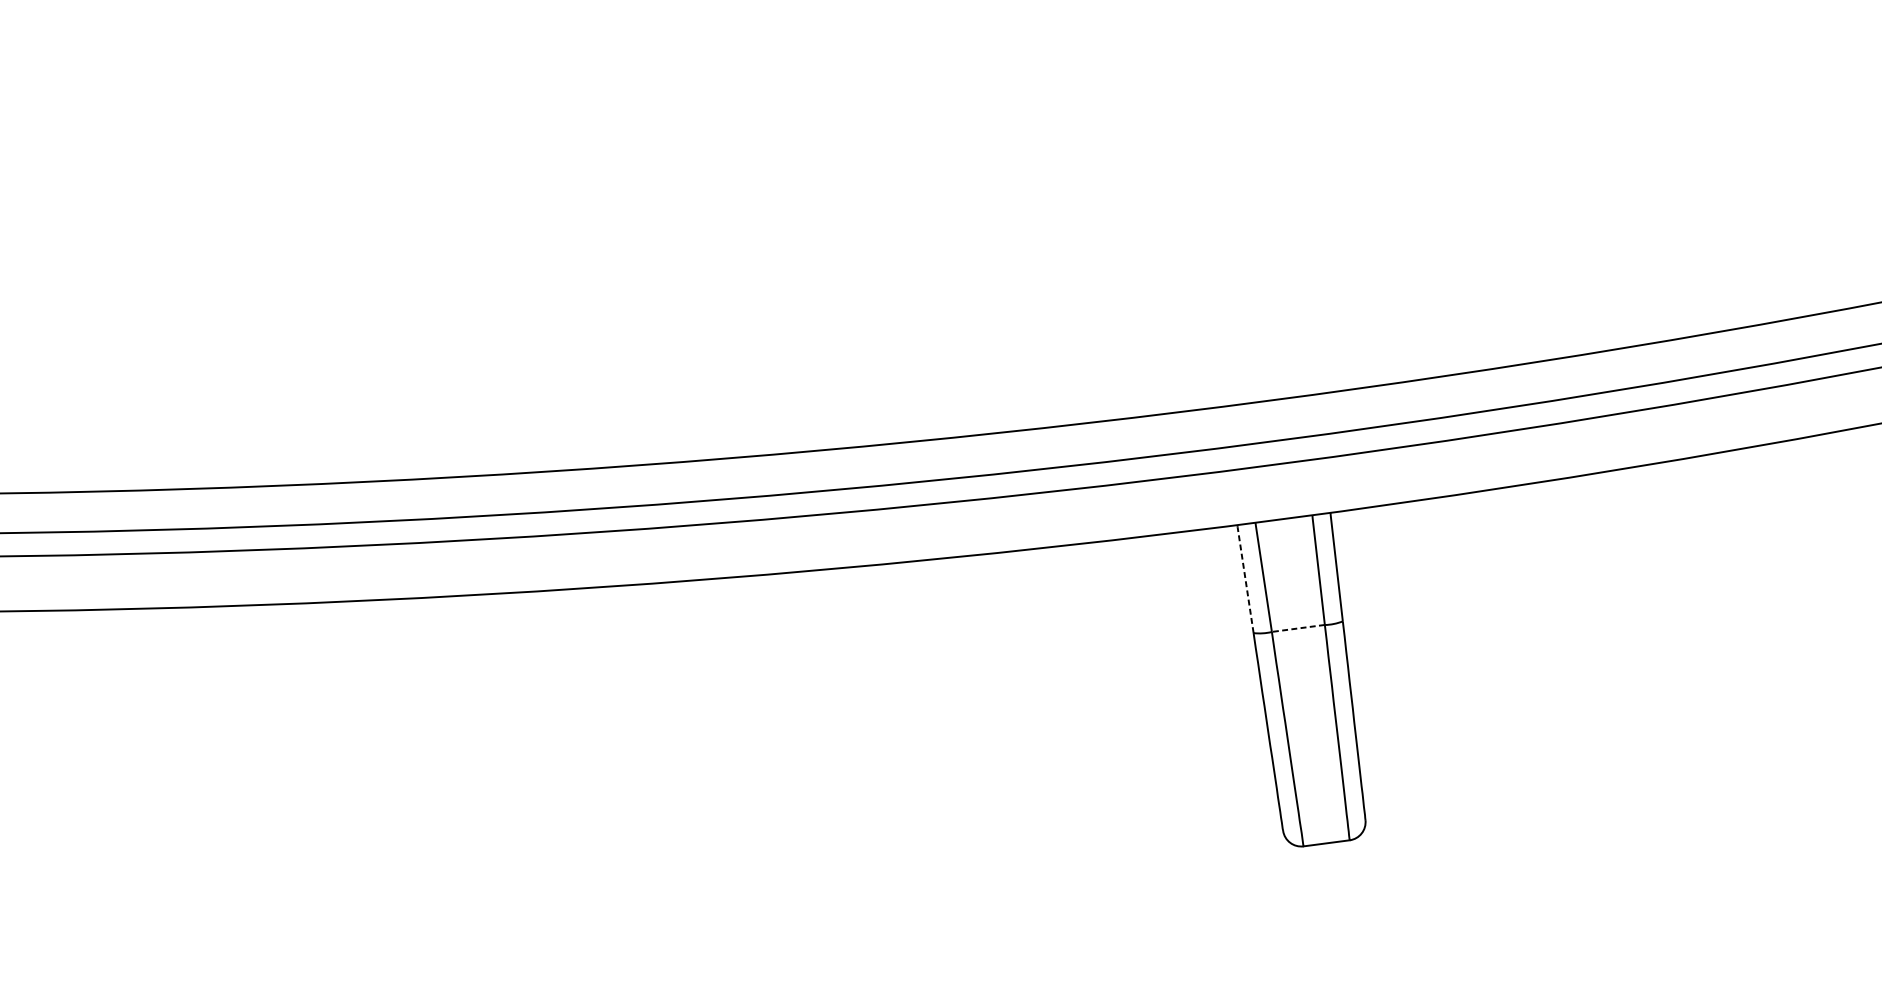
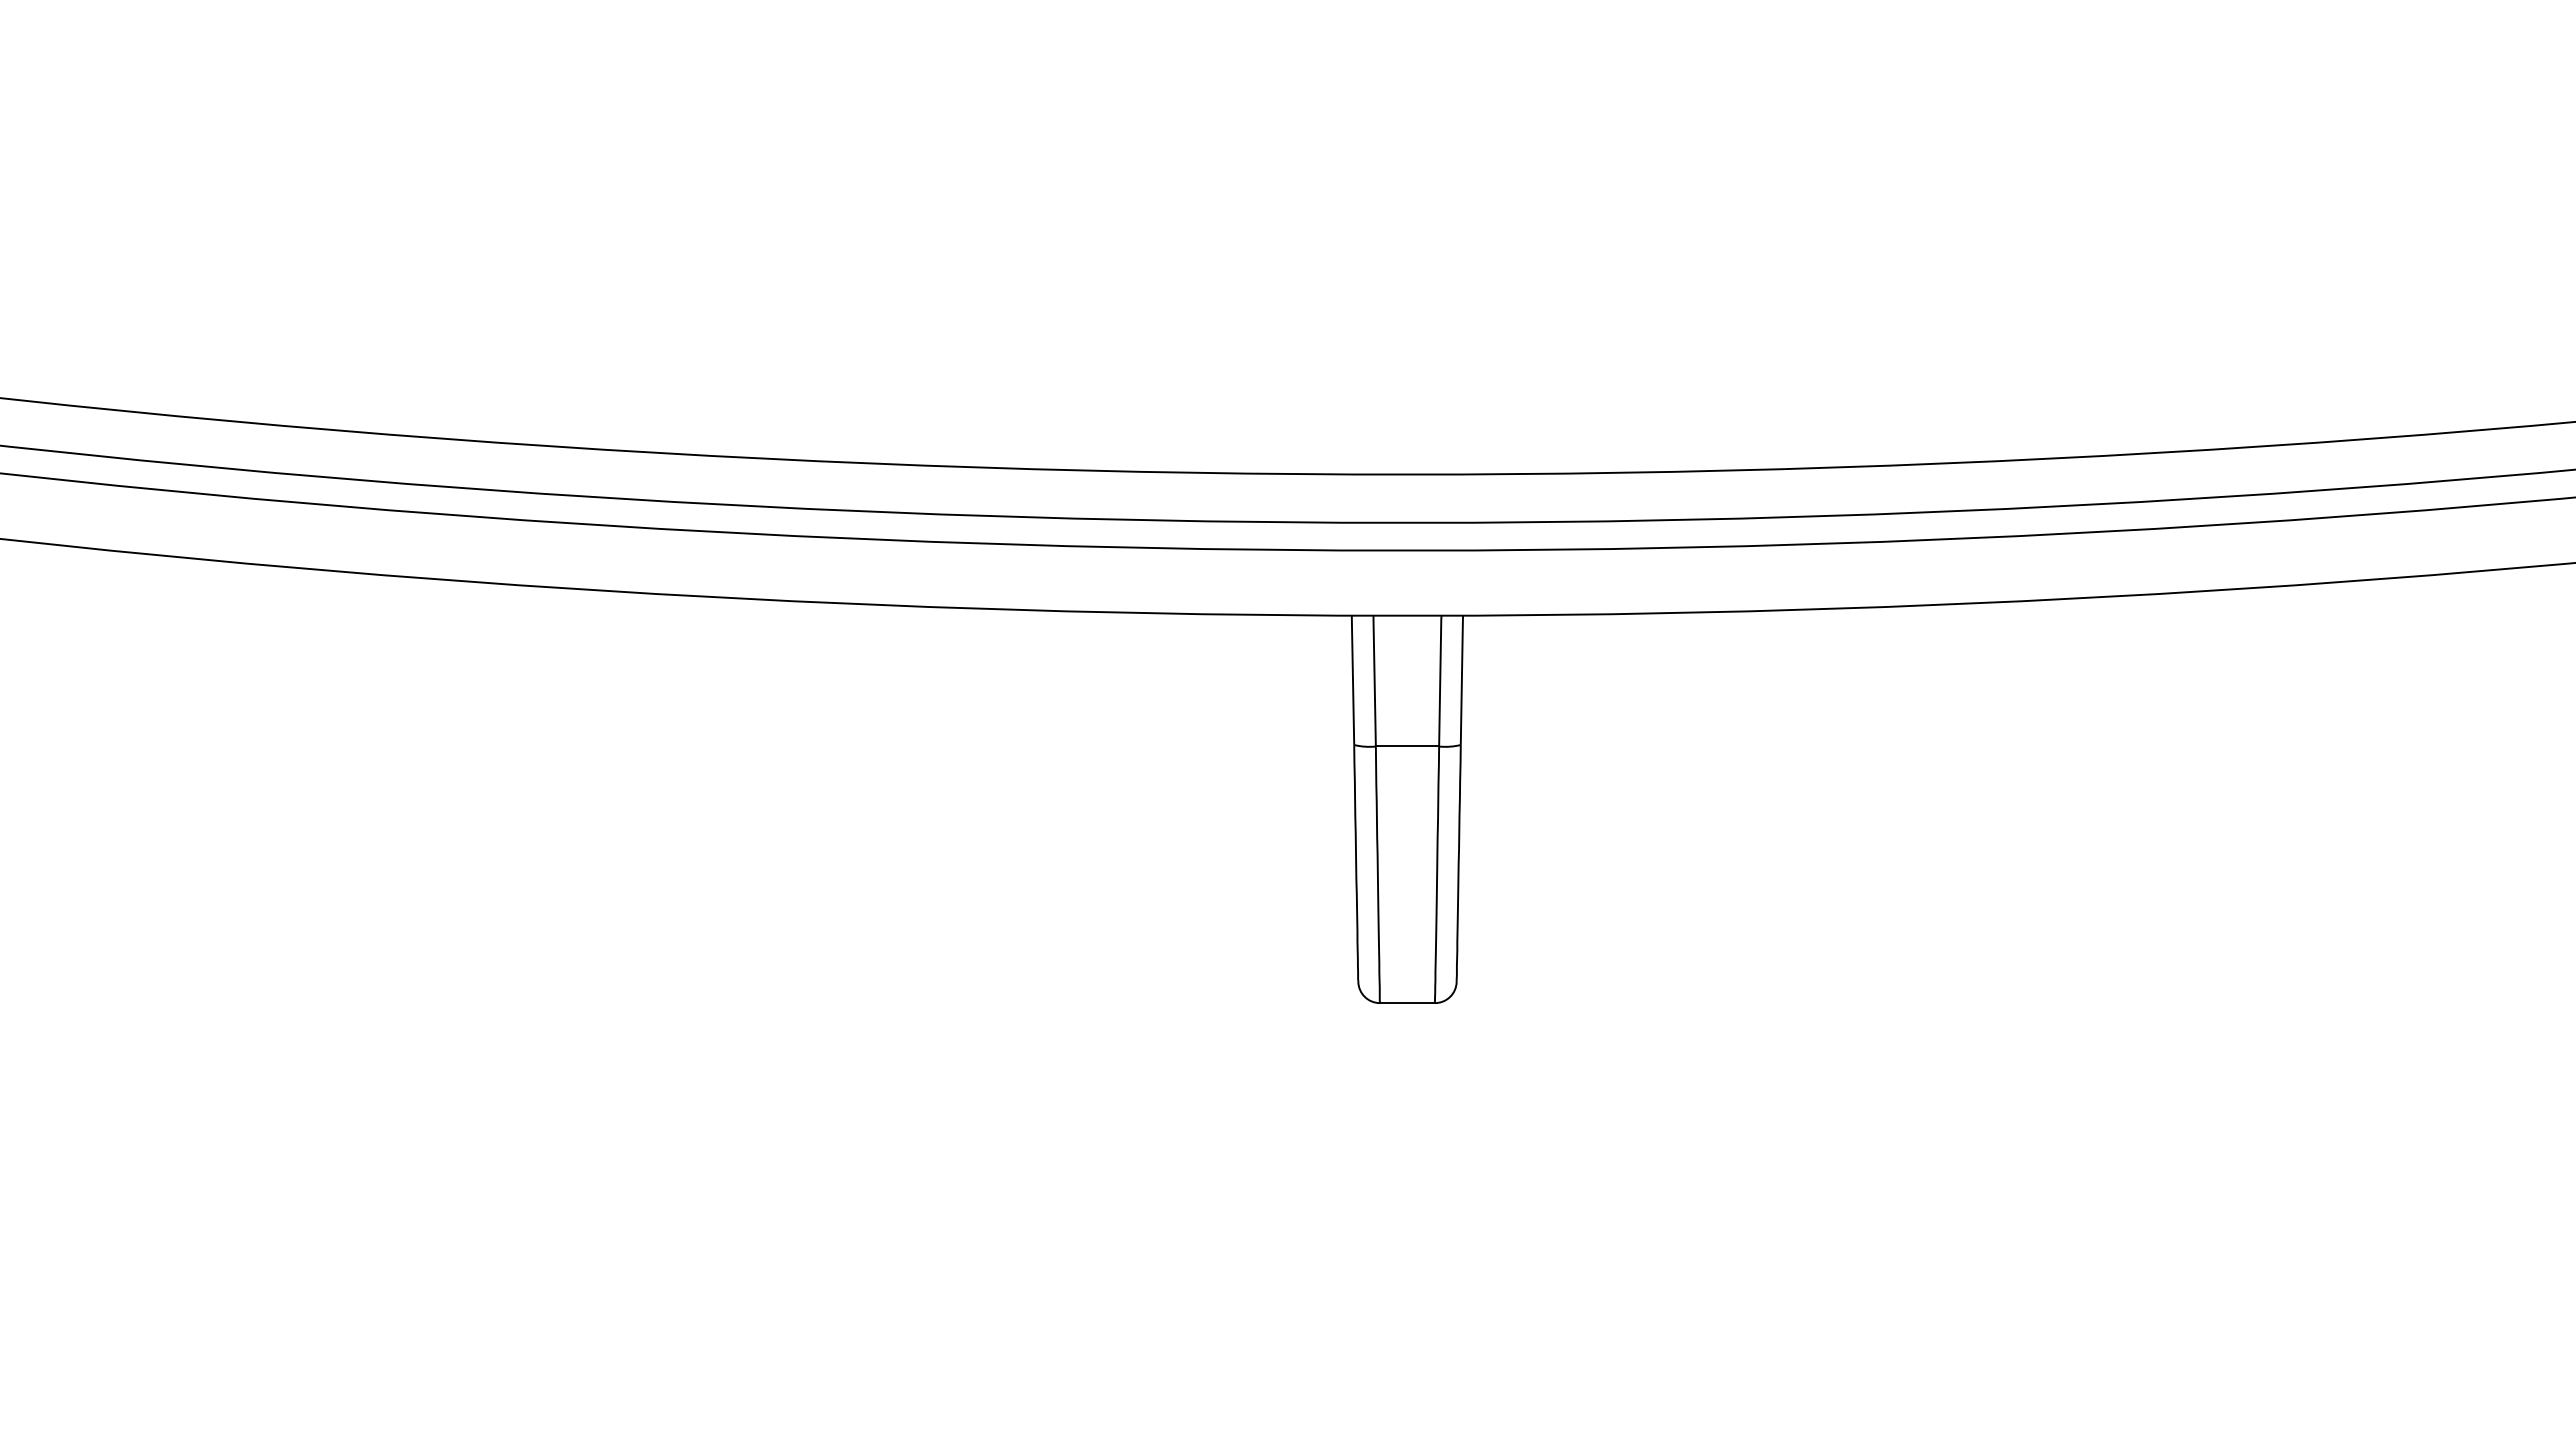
line: (1244, 578) -> (1352, 679), dashed -> solid
line: (1298, 628) -> (1407, 746), dashed -> solid

